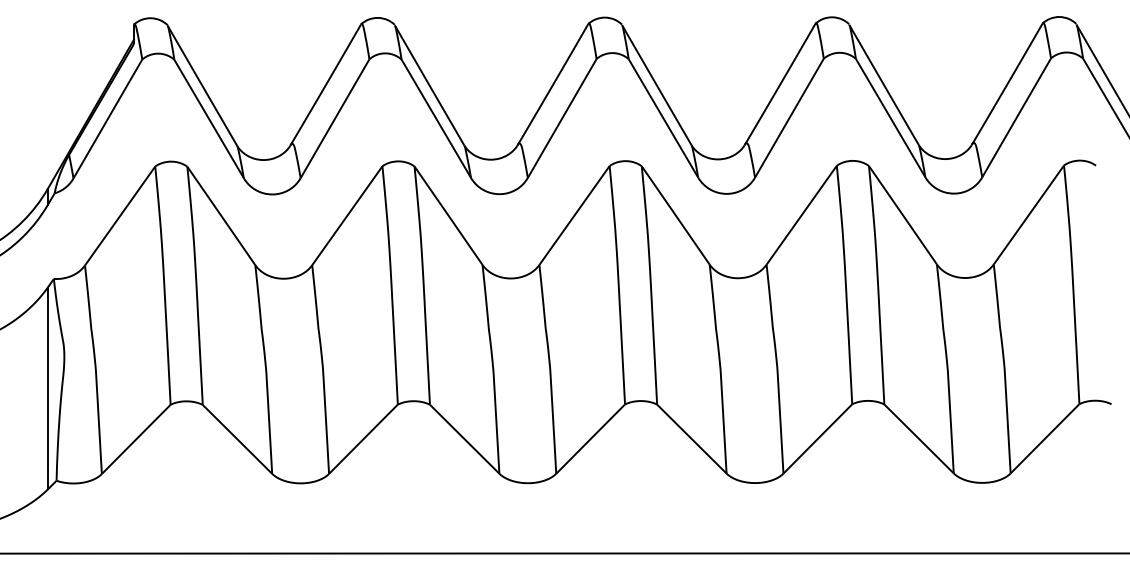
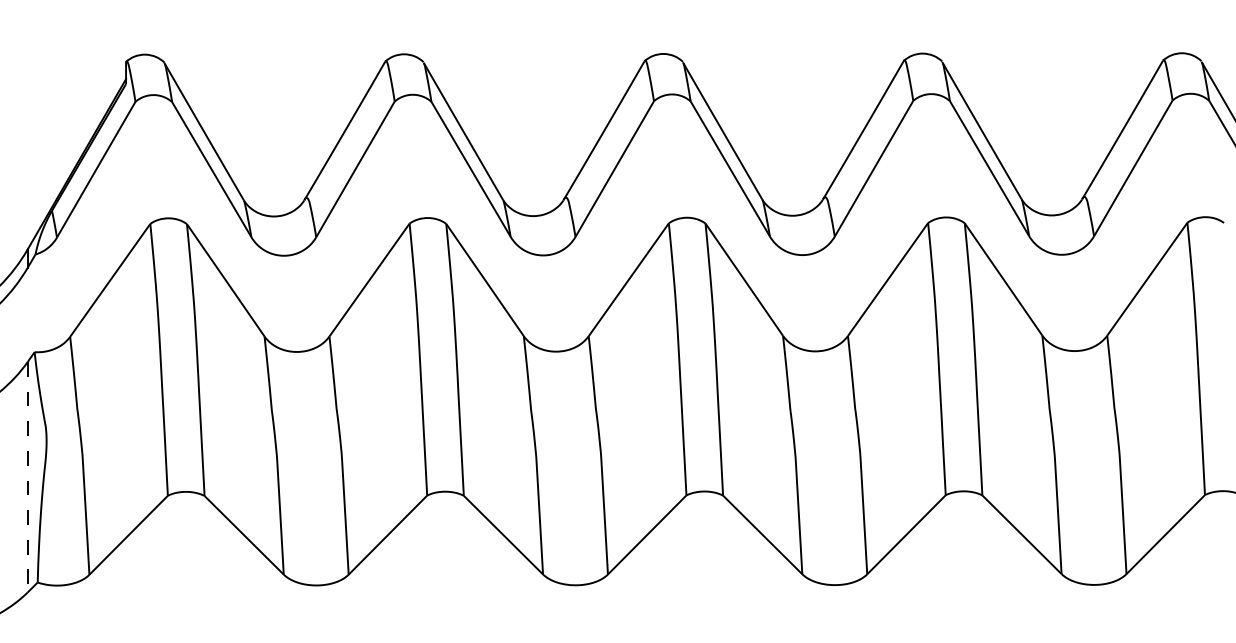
line: (47, 388) -> (27, 477), solid -> dashed

